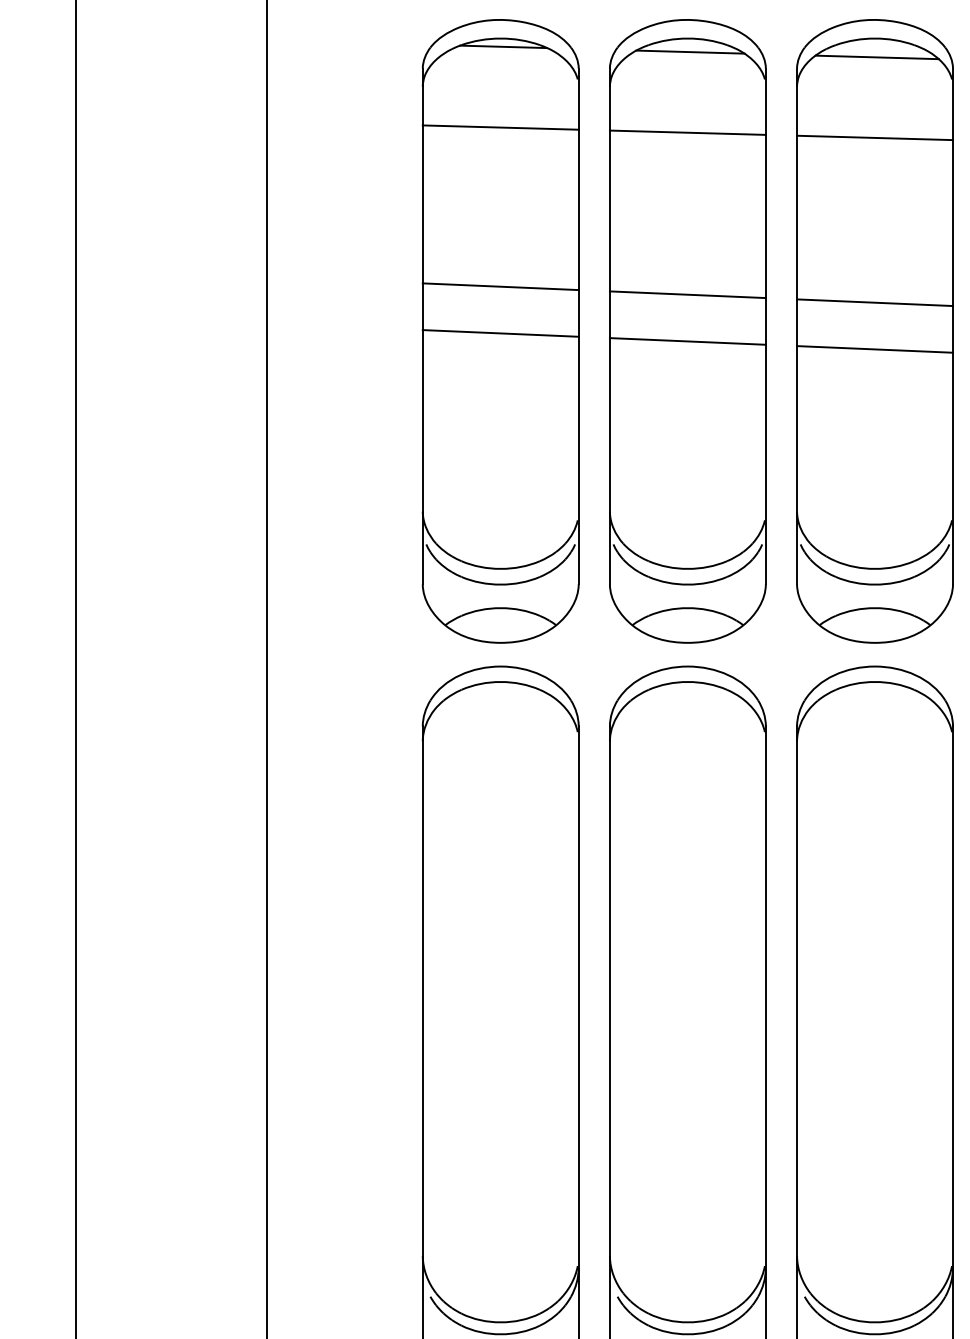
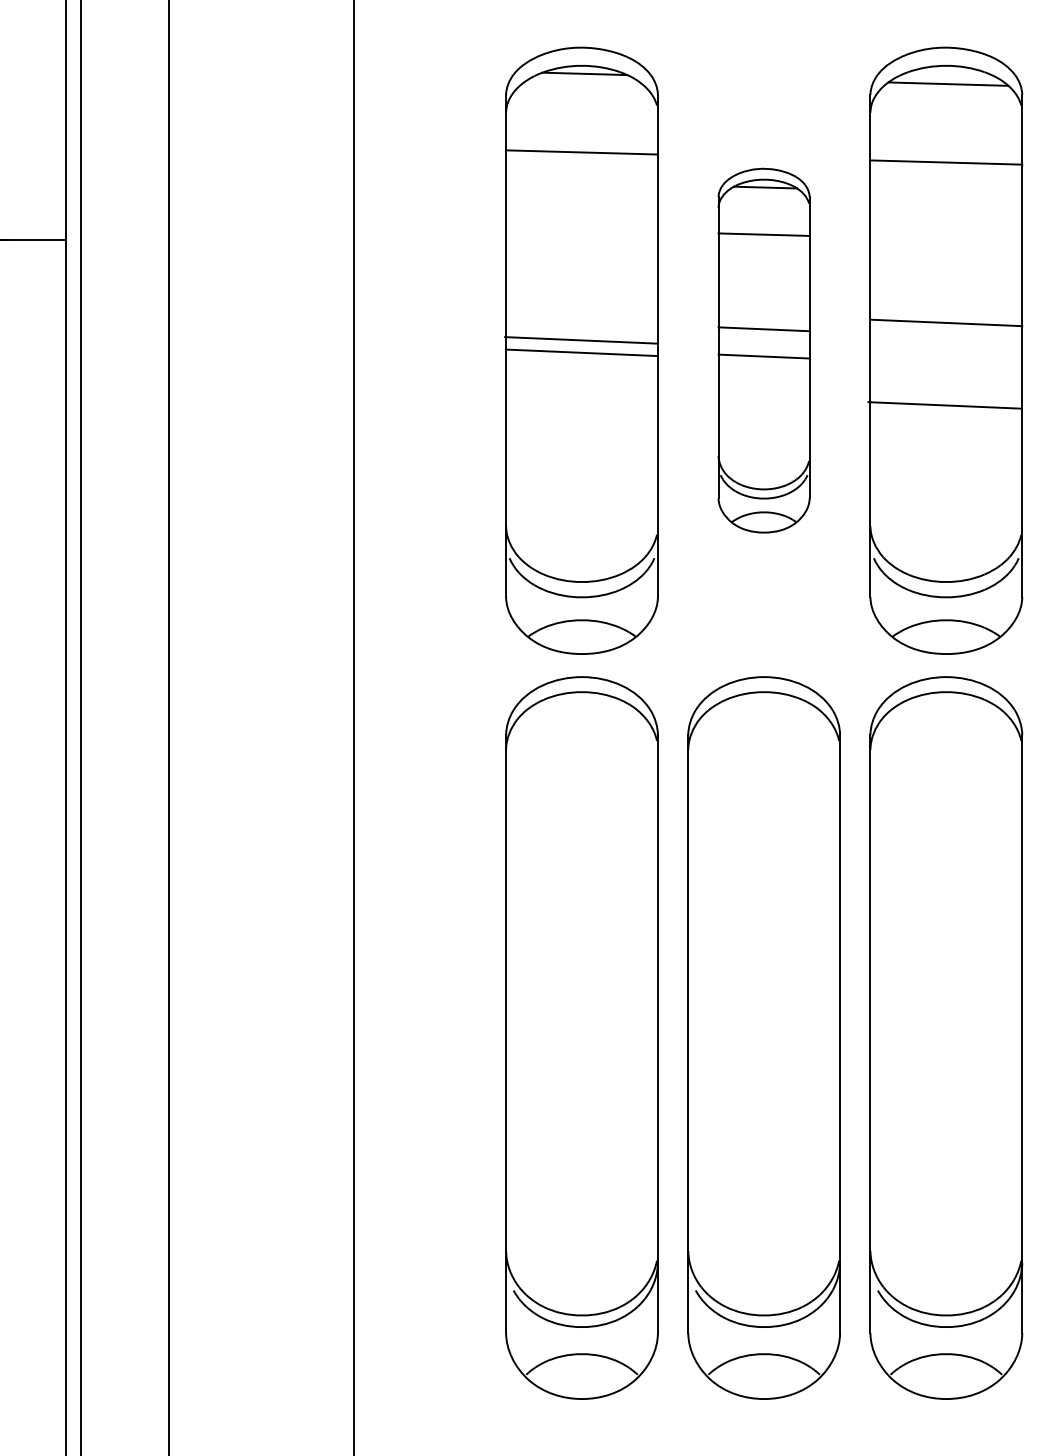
line: (500, 286) -> (580, 340), moved
part: (687, 331) -> (763, 350), size x0.6
line: (875, 349) -> (944, 405), moved

